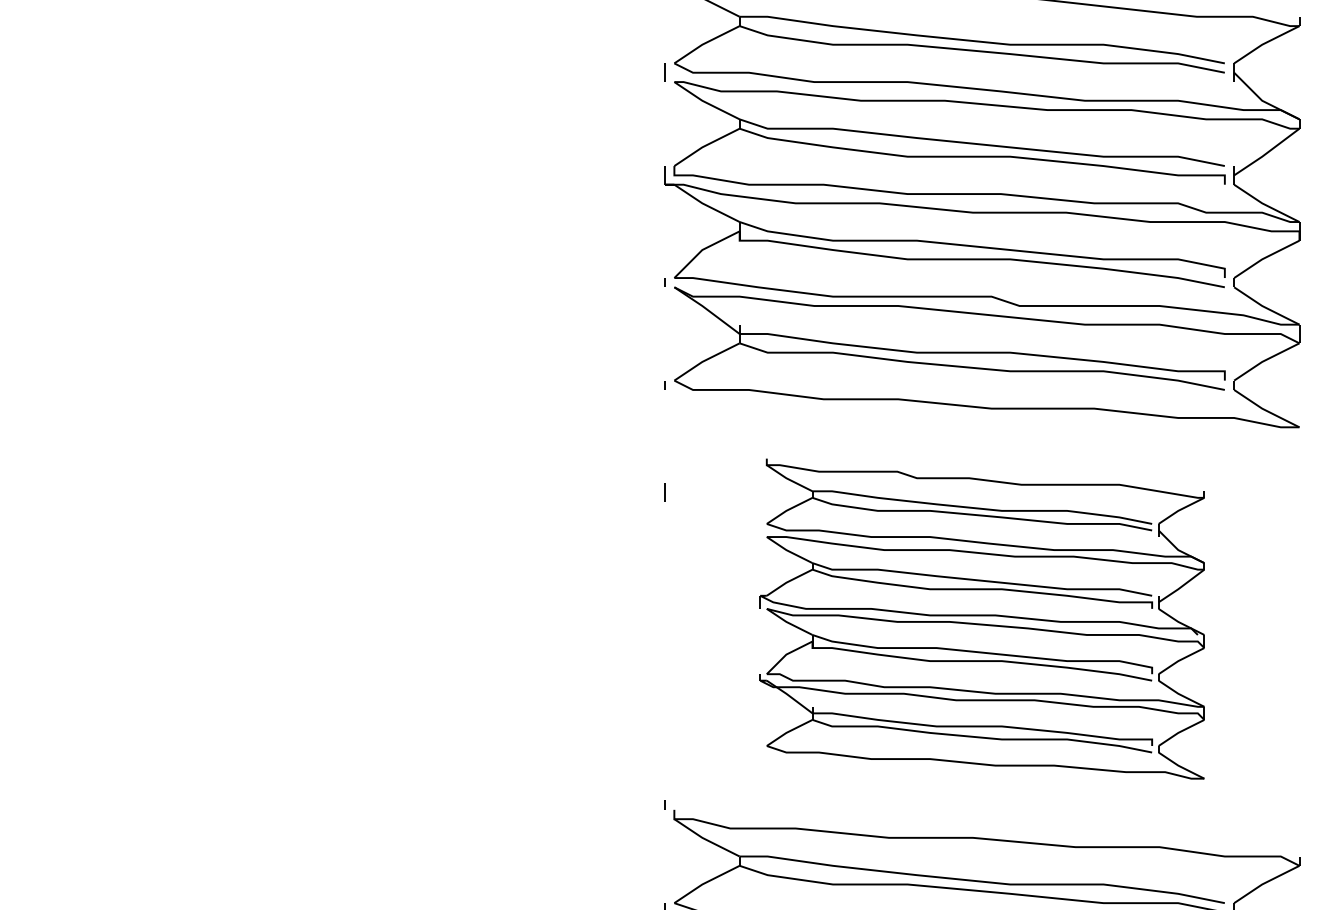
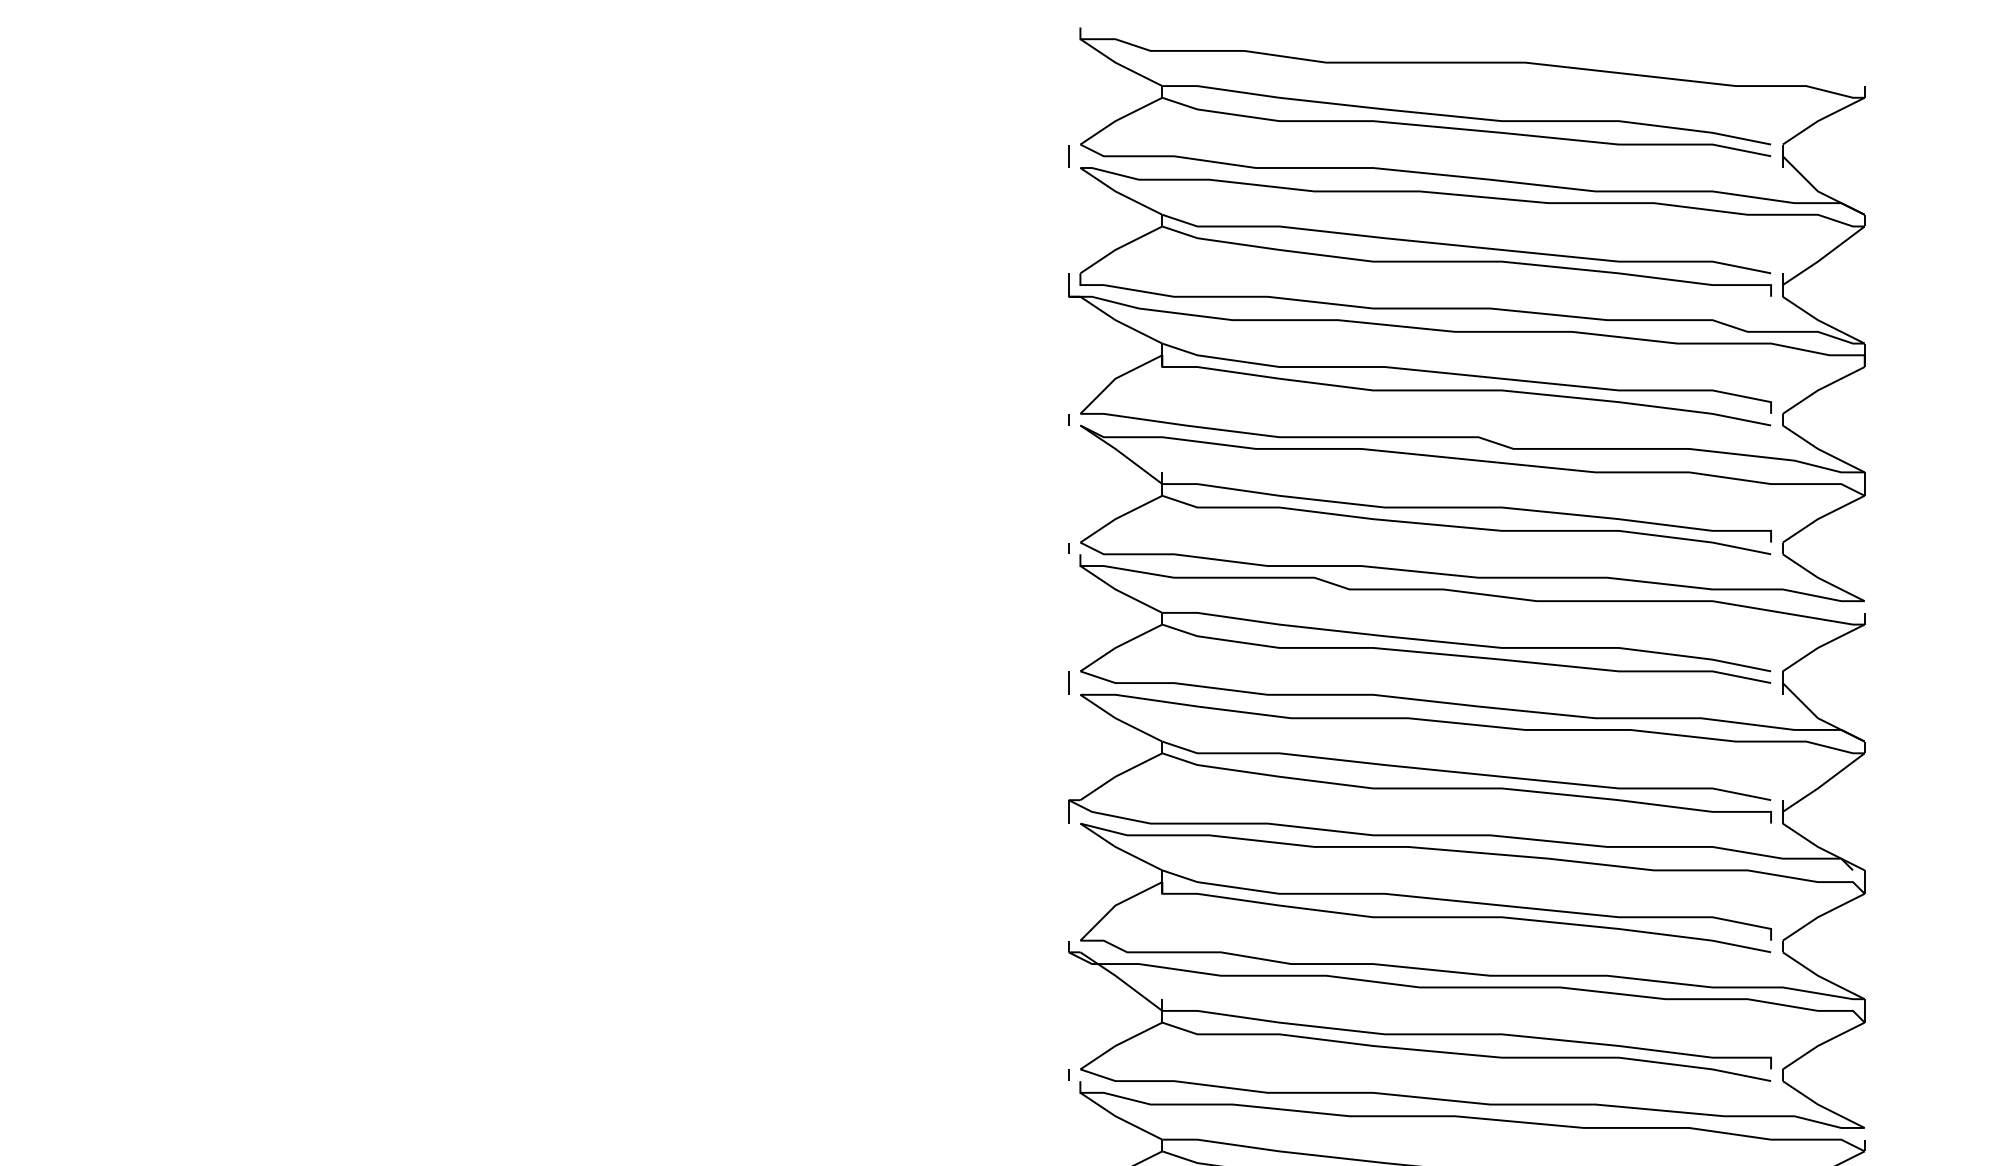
part: (982, 618) -> (1466, 841), size x1.43

